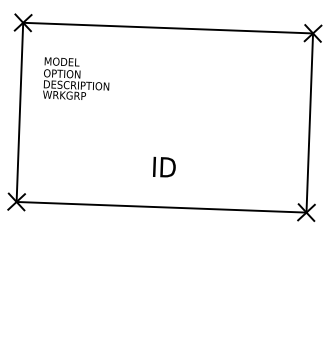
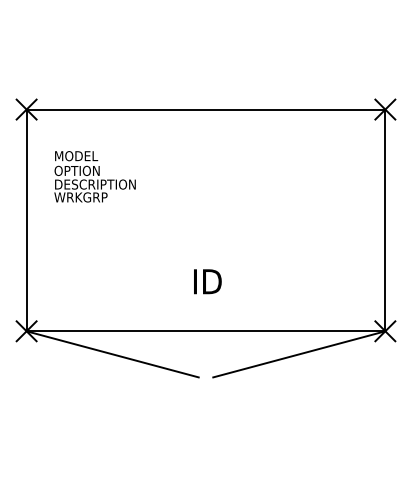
line: (85, 223) -> (112, 354), added
line: (236, 228) -> (299, 354), added

